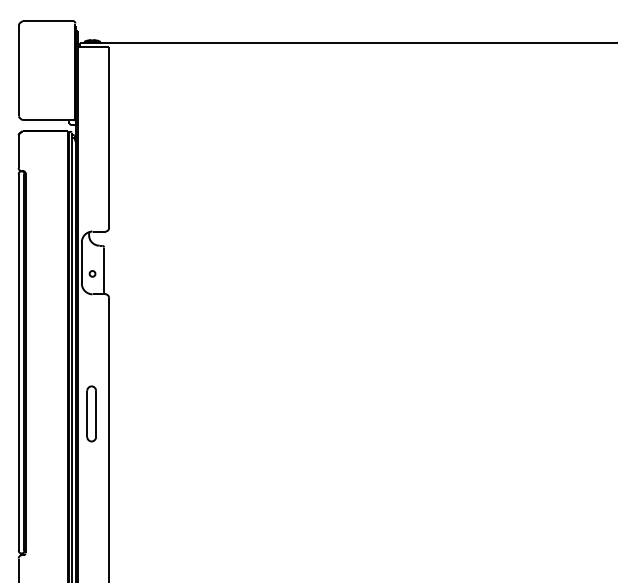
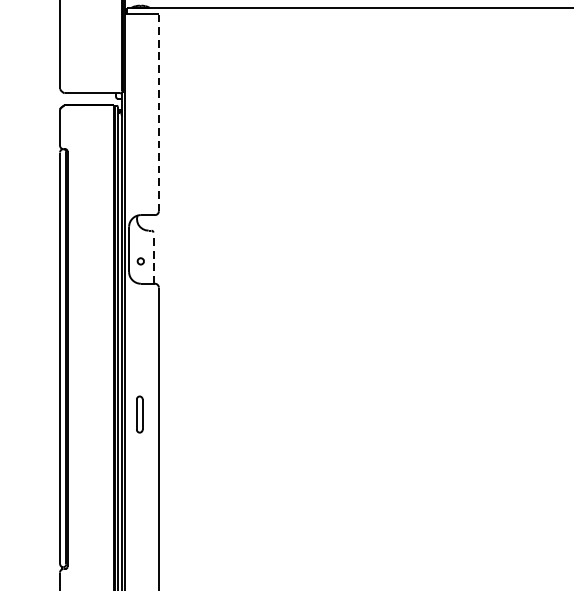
line: (109, 137) -> (159, 112), solid -> dashed
line: (104, 270) -> (153, 257), solid -> dashed
part: (91, 413) -> (139, 414), size x0.6

